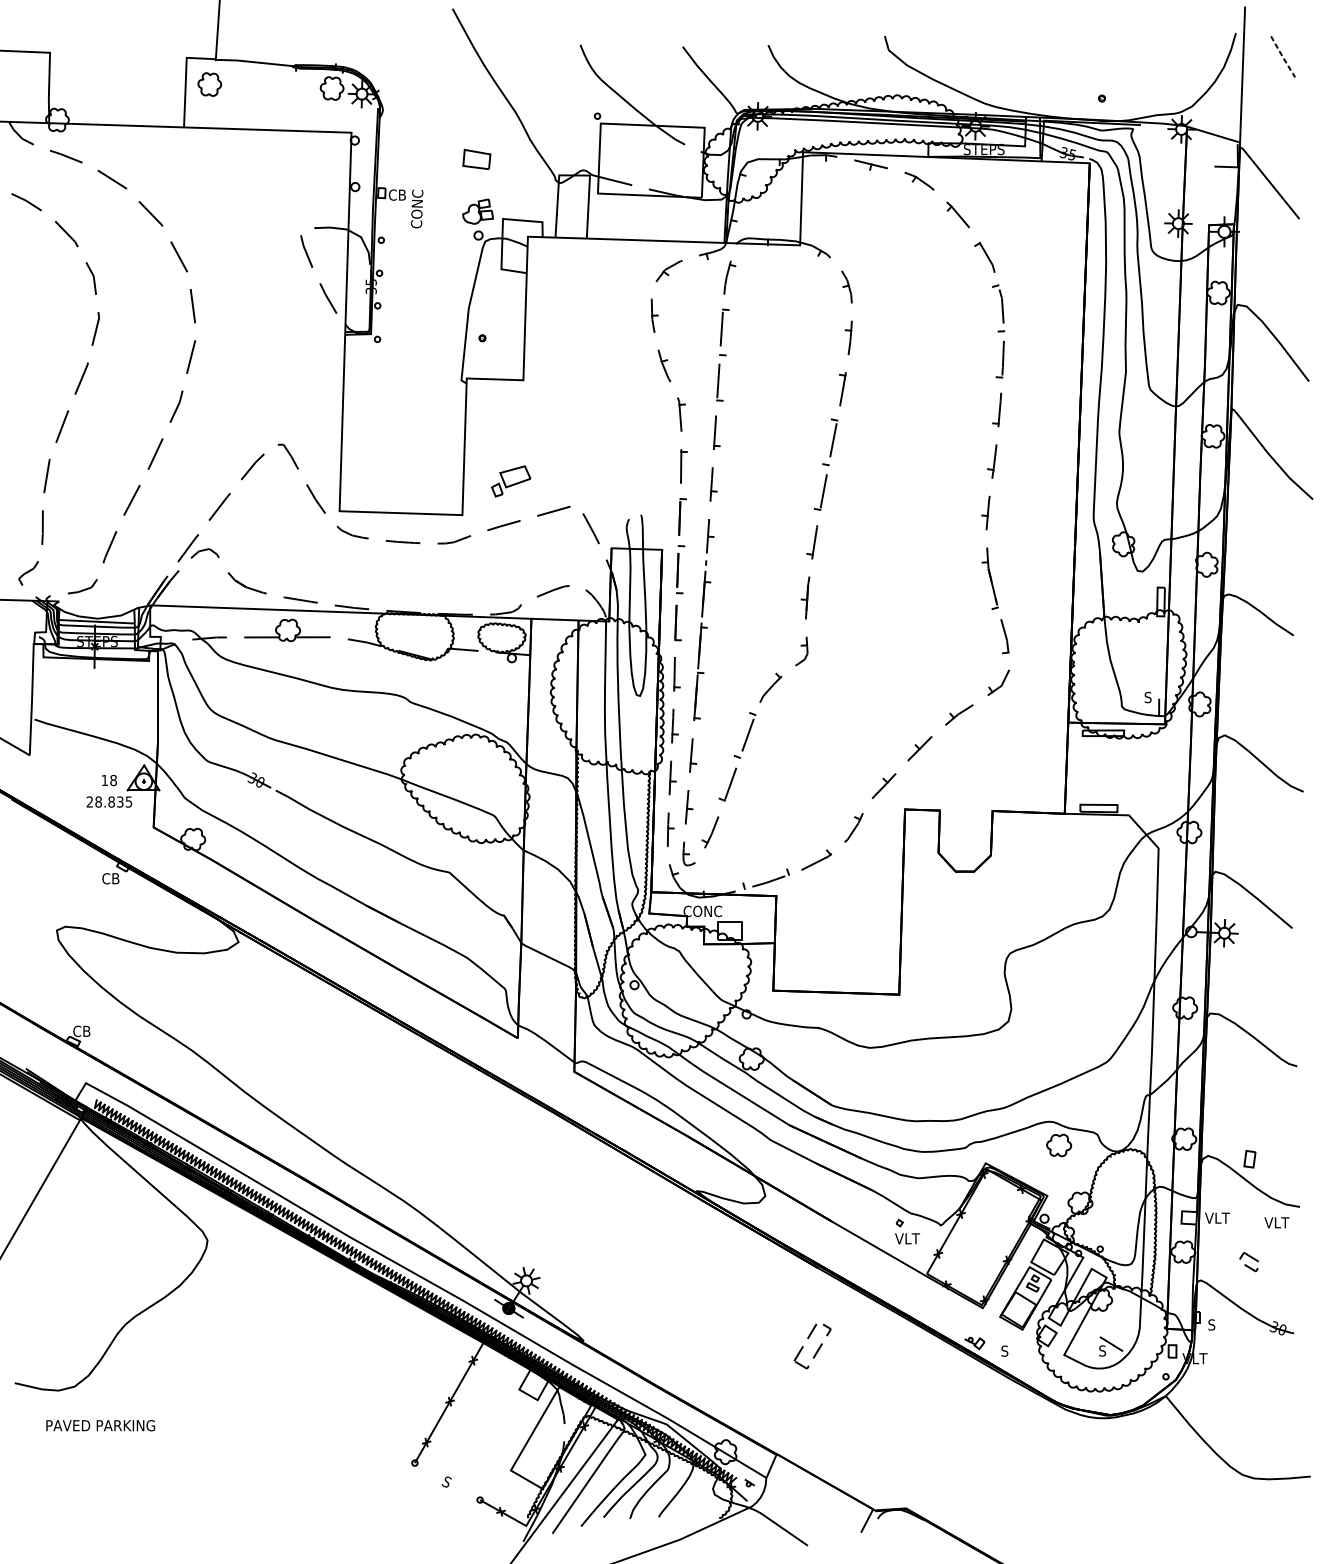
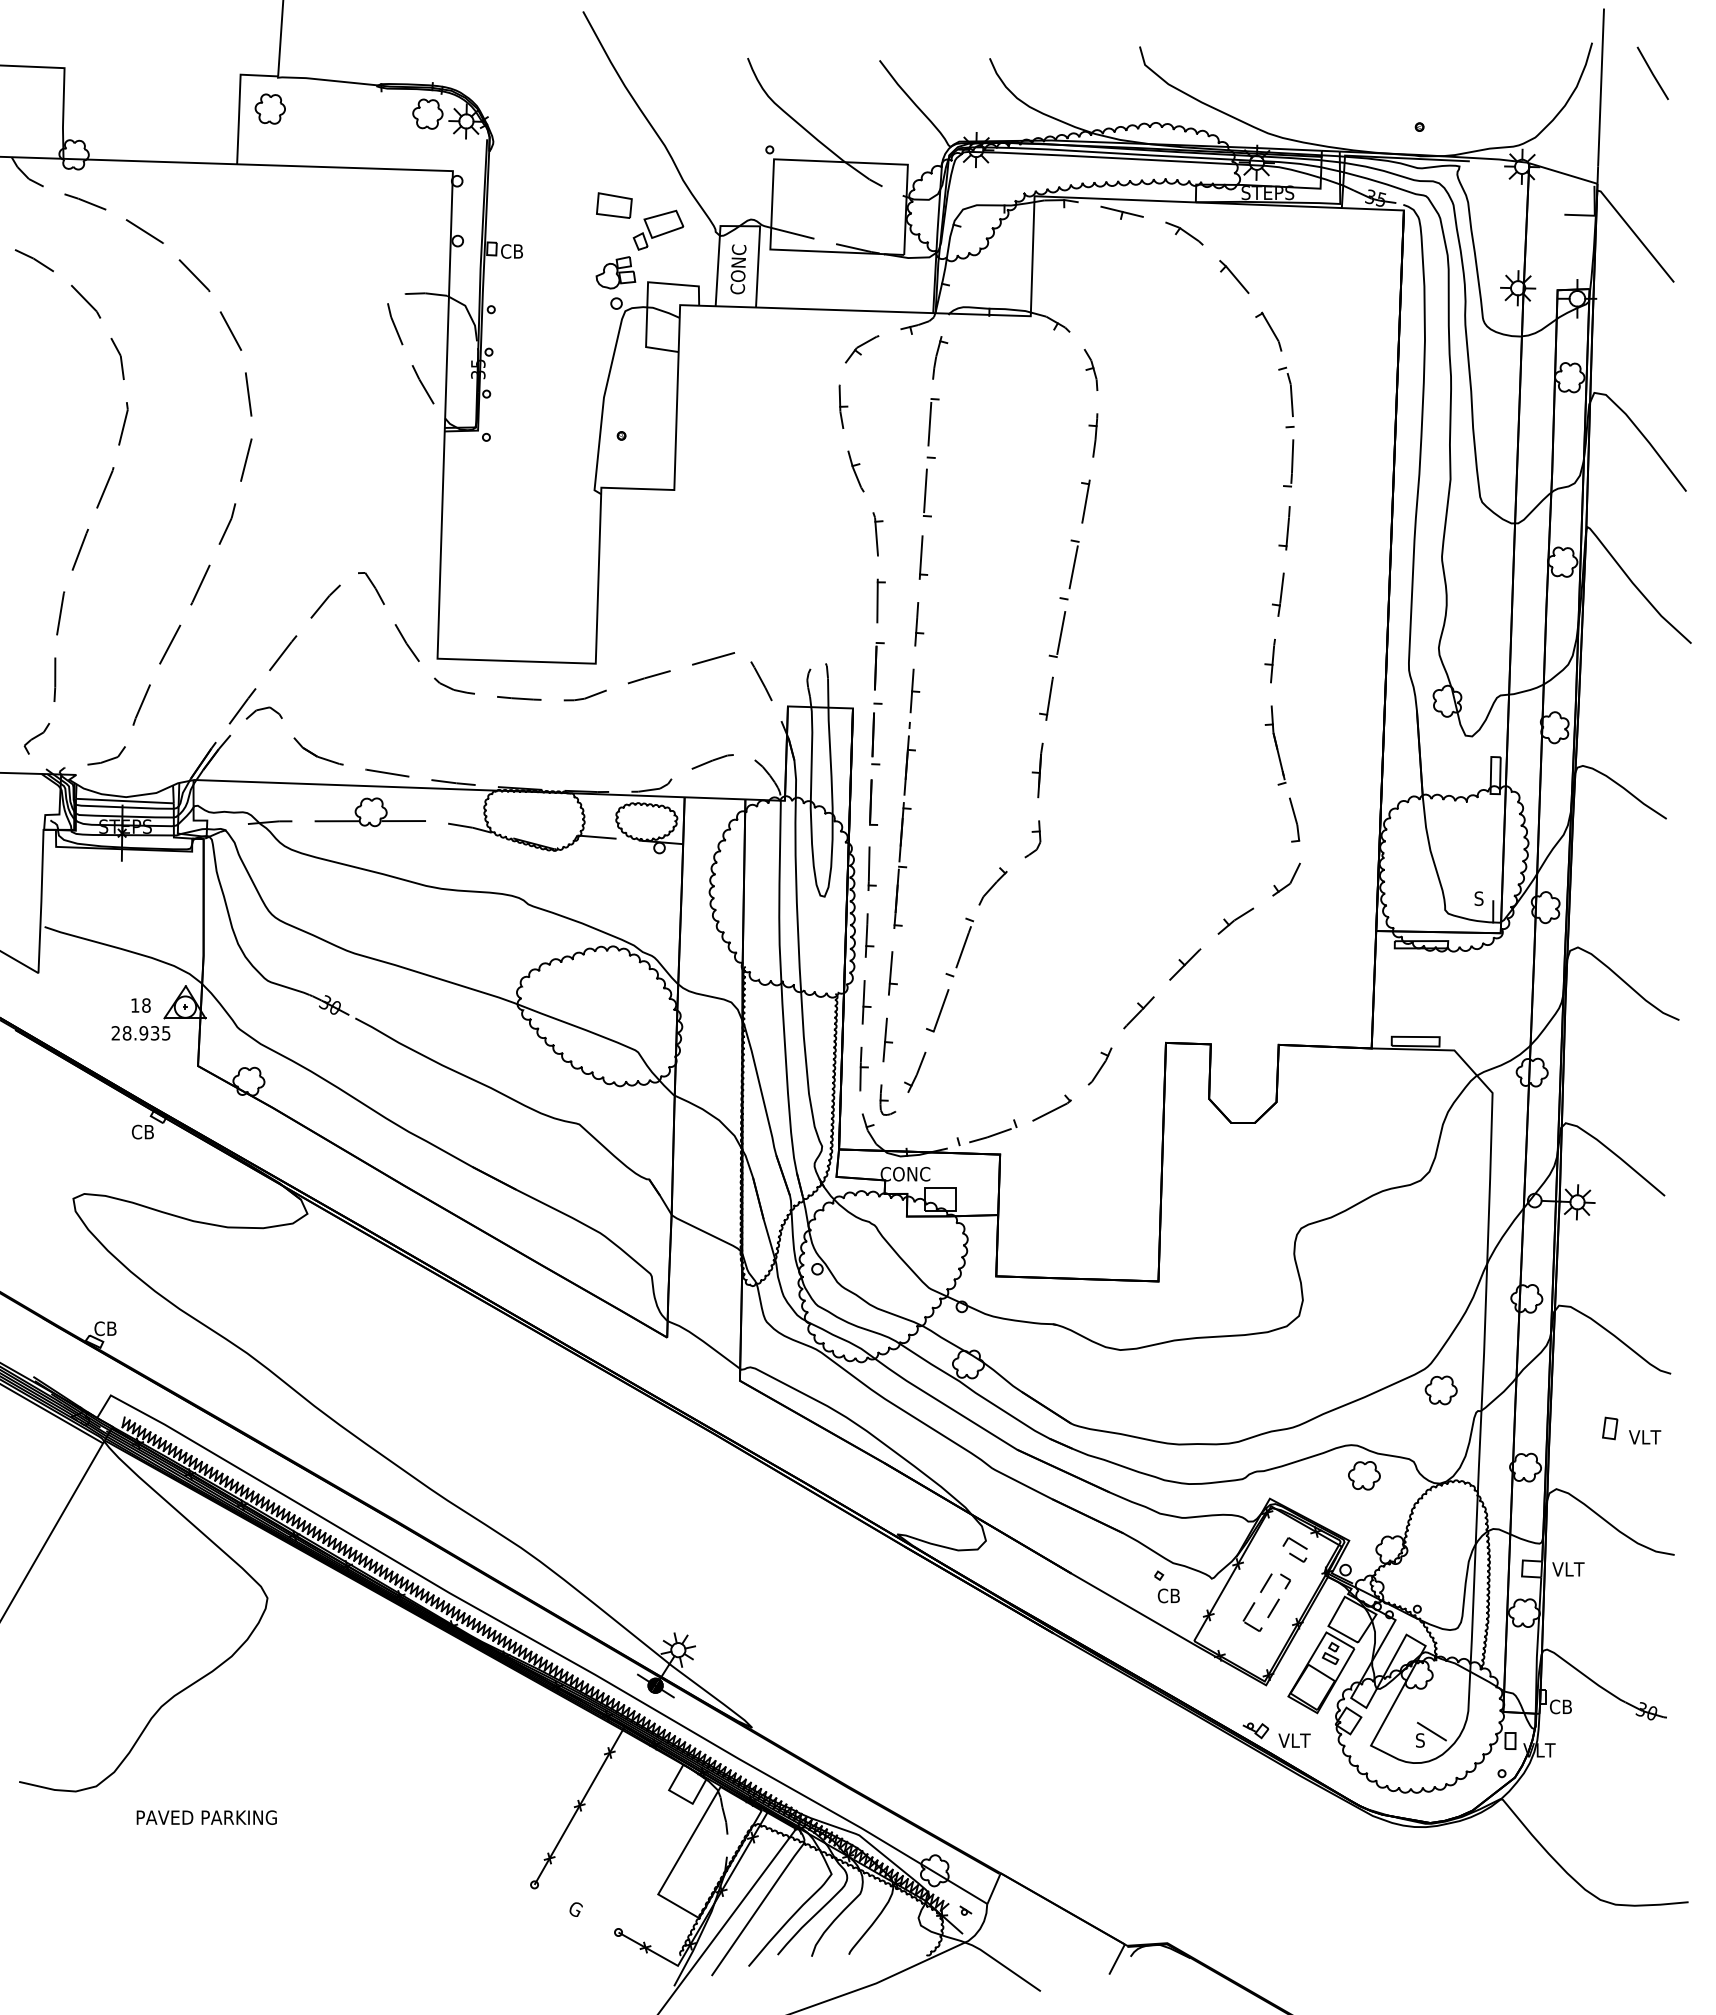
line: (1283, 57) -> (1653, 74), dashed -> solid
text: (417, 209) -> (738, 269), moved
part: (511, 480) -> (658, 229), moved
text: (111, 802) -> (143, 1033), 28.835 -> 28.935
part: (1118, 1079) -> (1440, 1390), added
part: (1250, 1159) -> (1610, 1428), moved
text: (1277, 1222) -> (1645, 1437), moved
text: (907, 1238) -> (1169, 1595), VLT -> CB
part: (1248, 1261) -> (1294, 1549), moved
text: (1211, 1324) -> (1560, 1706), S -> CB
part: (817, 1349) -> (1273, 1606), moved
text: (1004, 1351) -> (1294, 1740), S -> VLT
text: (100, 1425) -> (206, 1817), moved
text: (446, 1482) -> (575, 1909), S -> G

